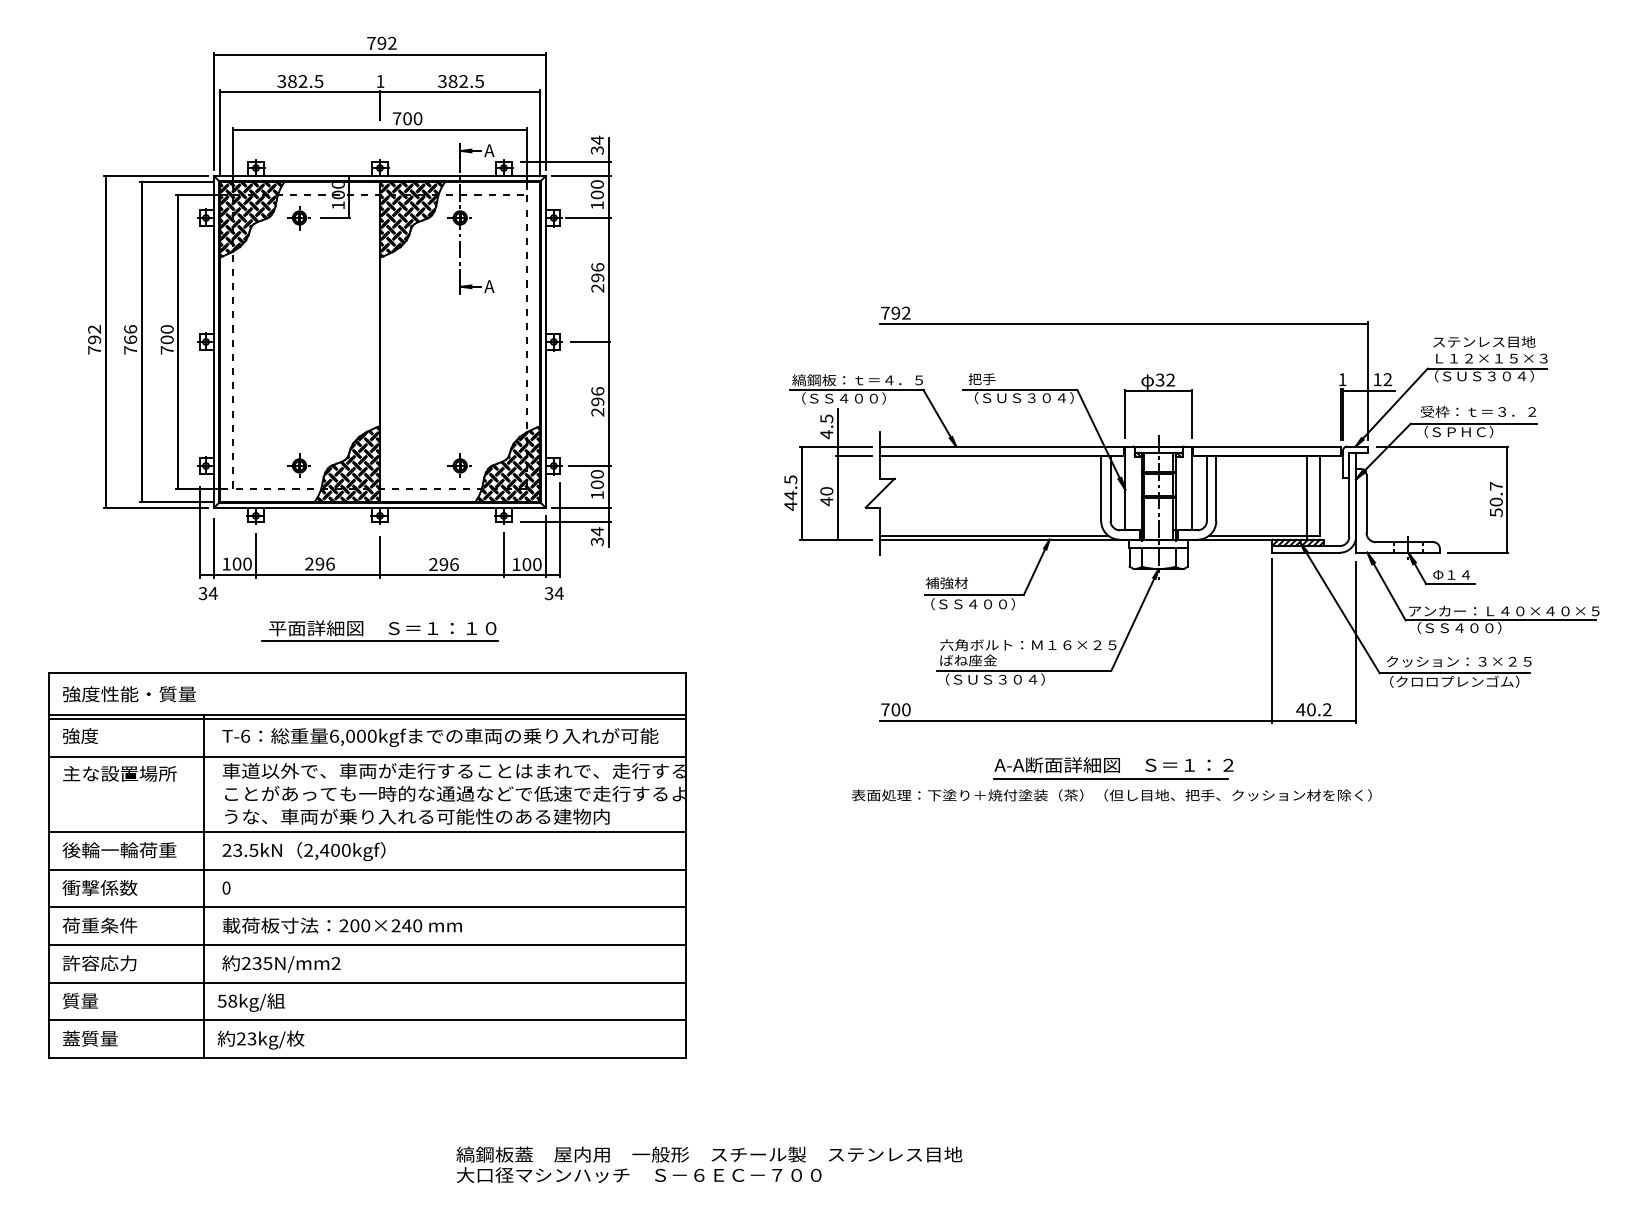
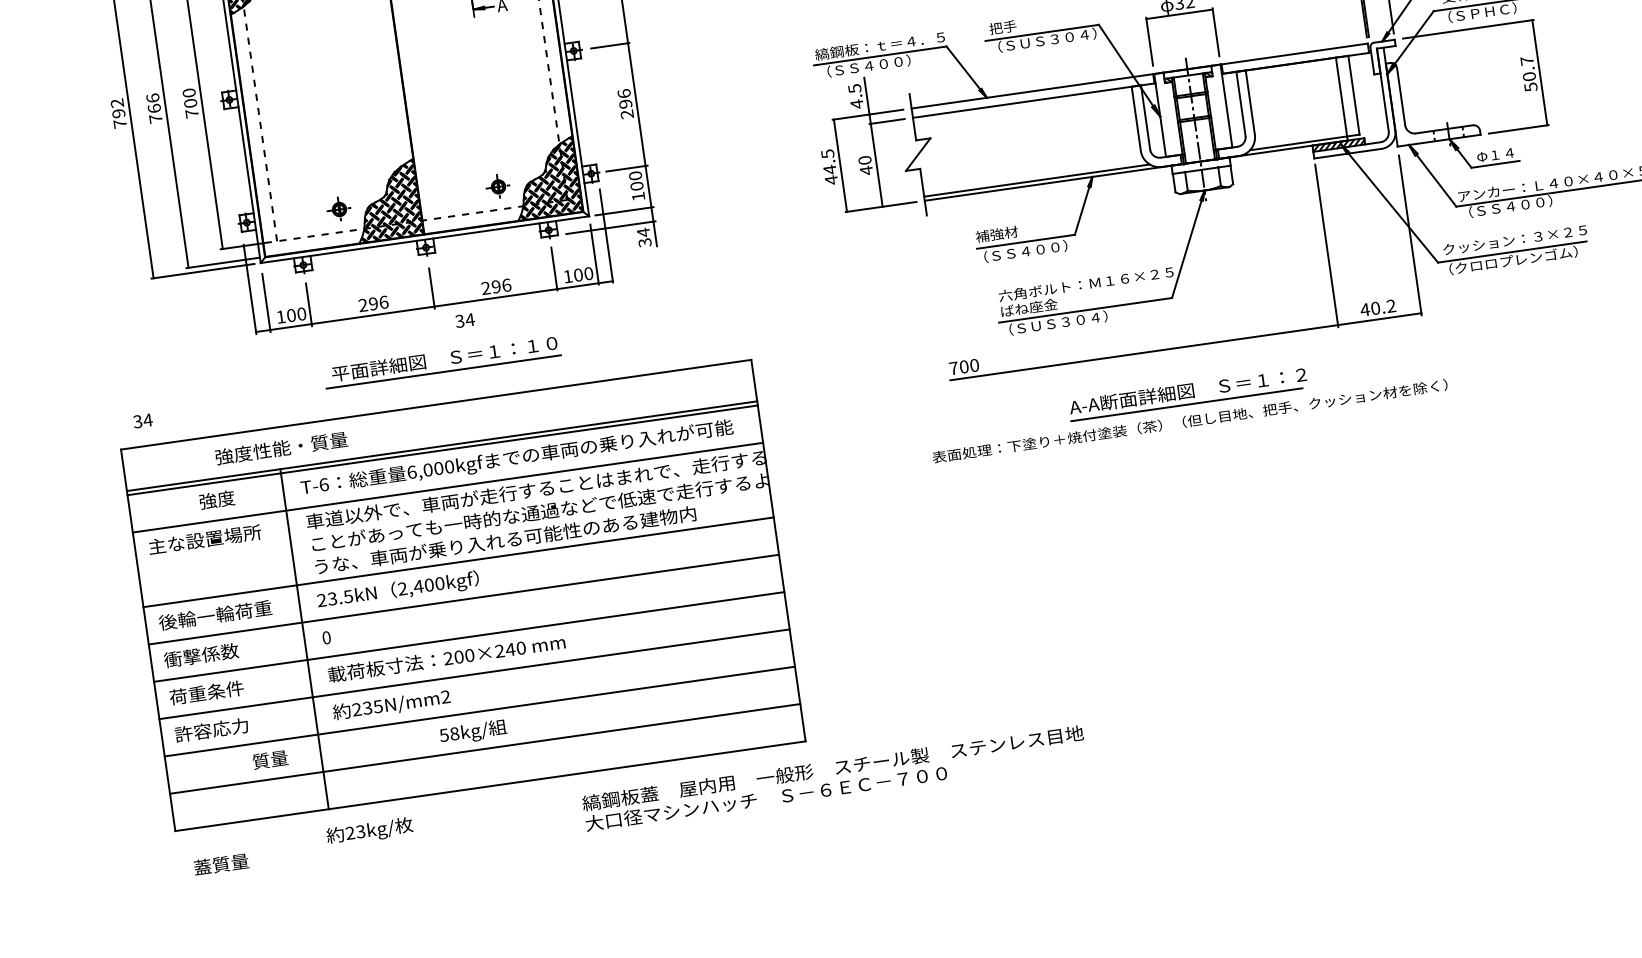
text: (207, 593) -> (142, 421), moved
text: (553, 593) -> (464, 320), moved
text: (129, 694) -> (281, 448), moved
text: (80, 735) -> (217, 499), moved
text: (80, 1000) -> (270, 759), moved
text: (250, 1002) -> (472, 732), moved
text: (90, 1038) -> (221, 864), moved
text: (260, 1039) -> (369, 831), moved
text: (709, 1164) -> (834, 778), moved

